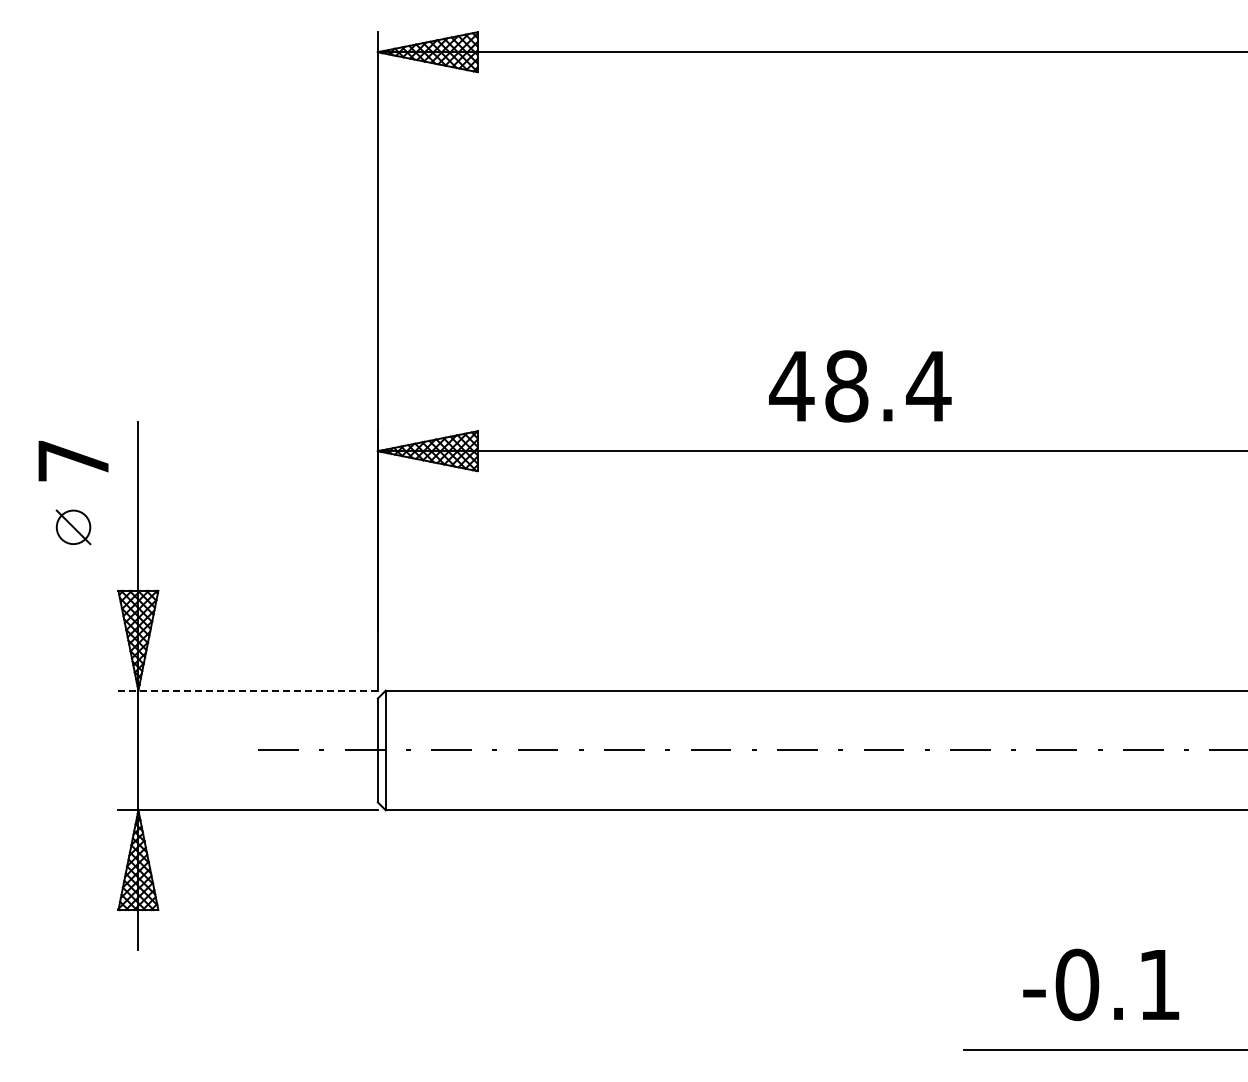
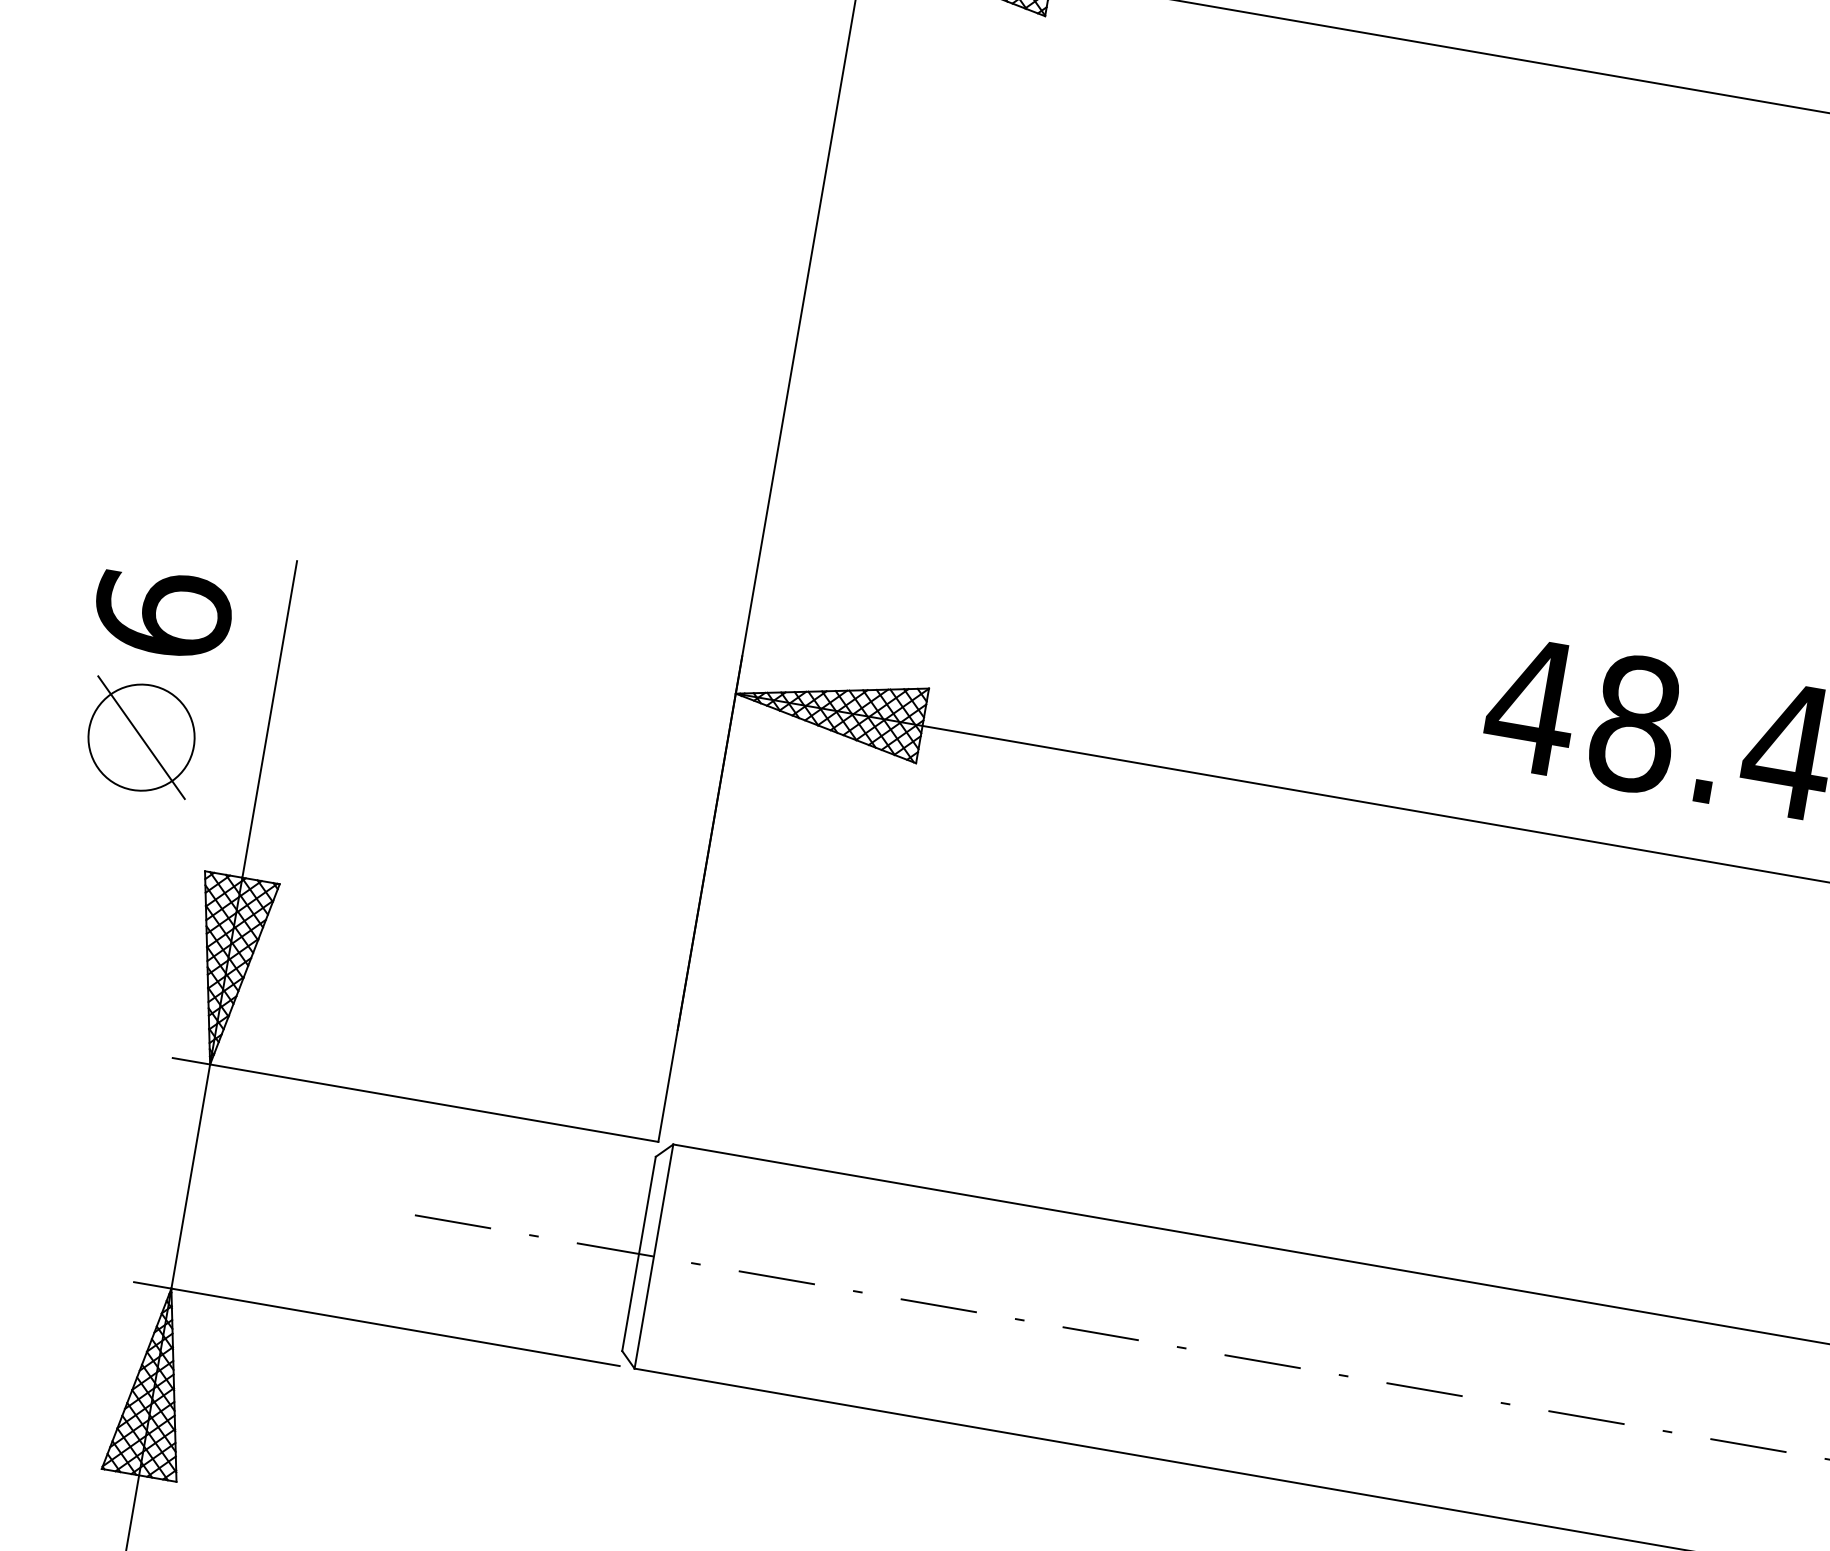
text: (73, 460) -> (162, 612), 7 -> 6
part: (73, 527) -> (141, 738), size x1.67
line: (248, 690) -> (416, 1099), dashed -> solid

